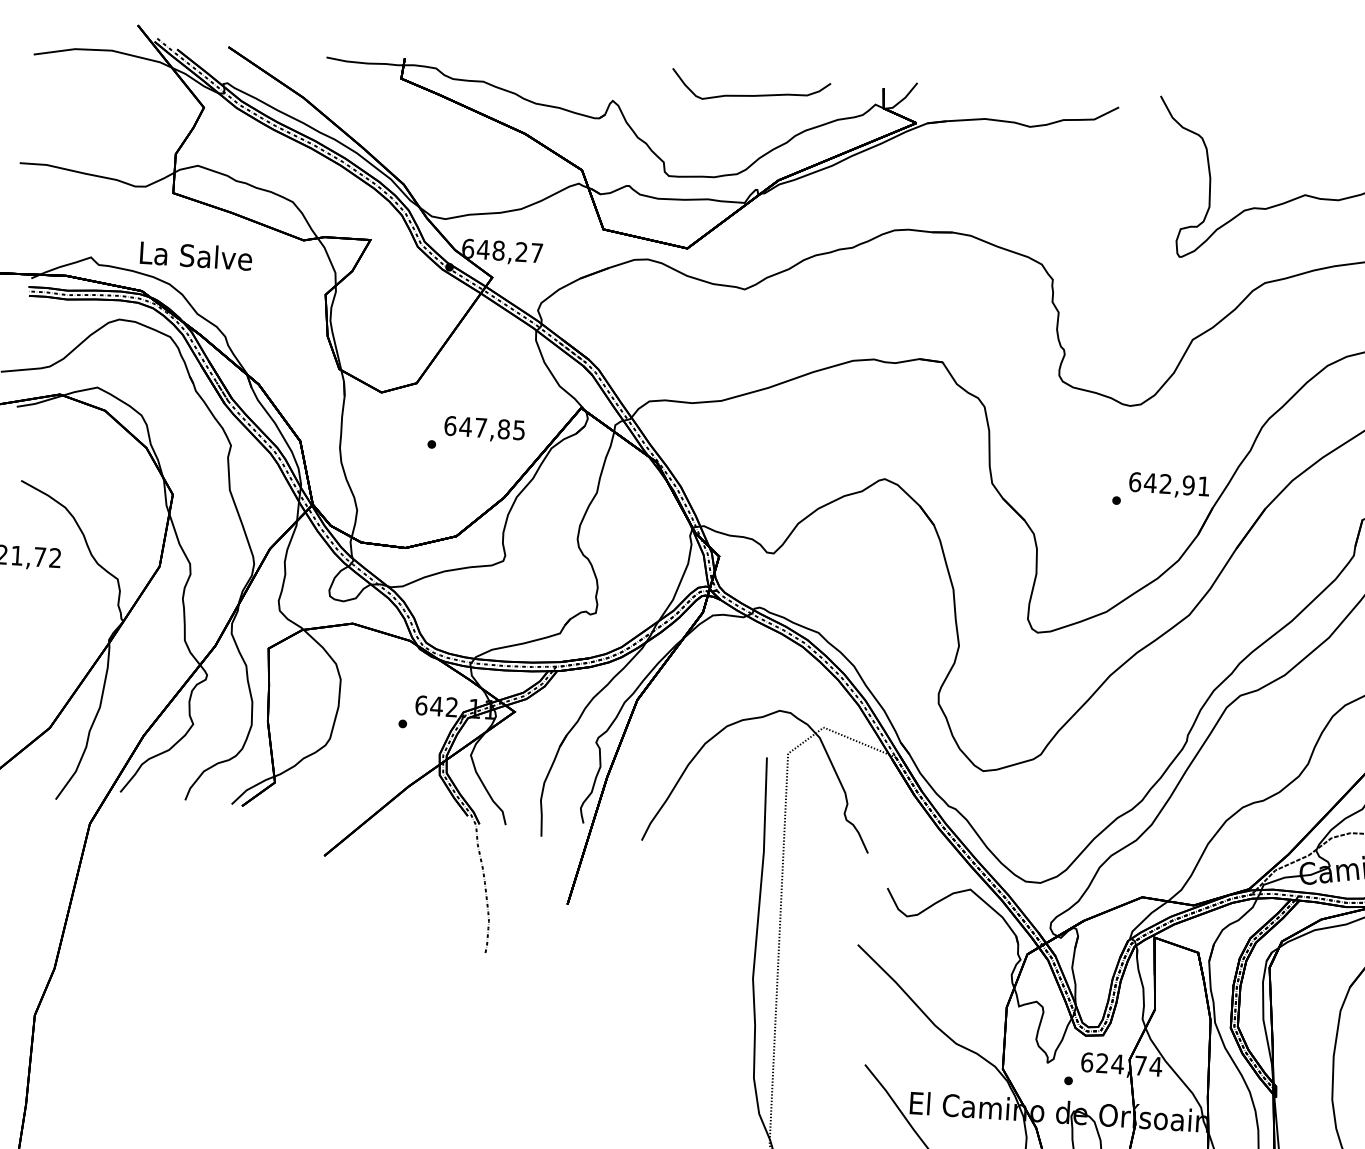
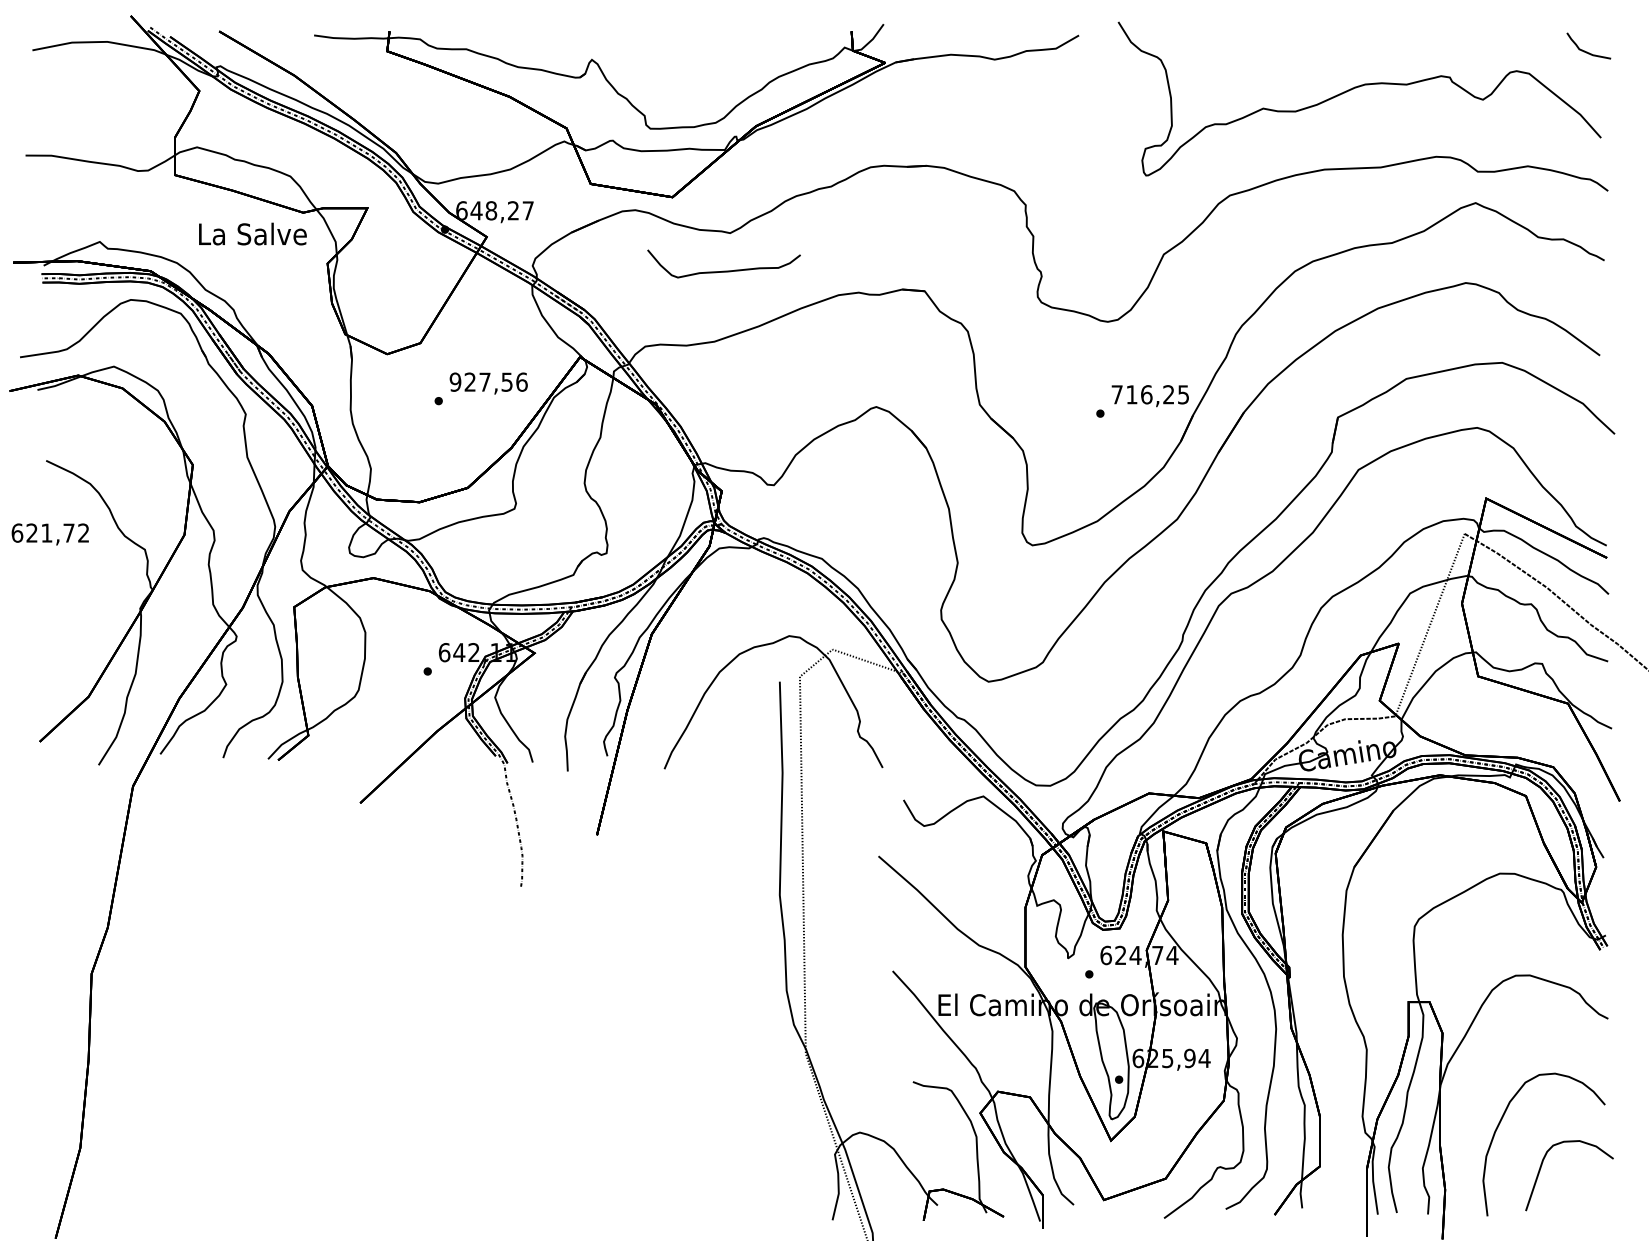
curve: (750, 94) -> (723, 270), moved
text: (195, 255) -> (252, 233), moved
text: (484, 427) -> (488, 381), 647,85 -> 927,56
text: (1168, 483) -> (1149, 394), 642,91 -> 716,25

